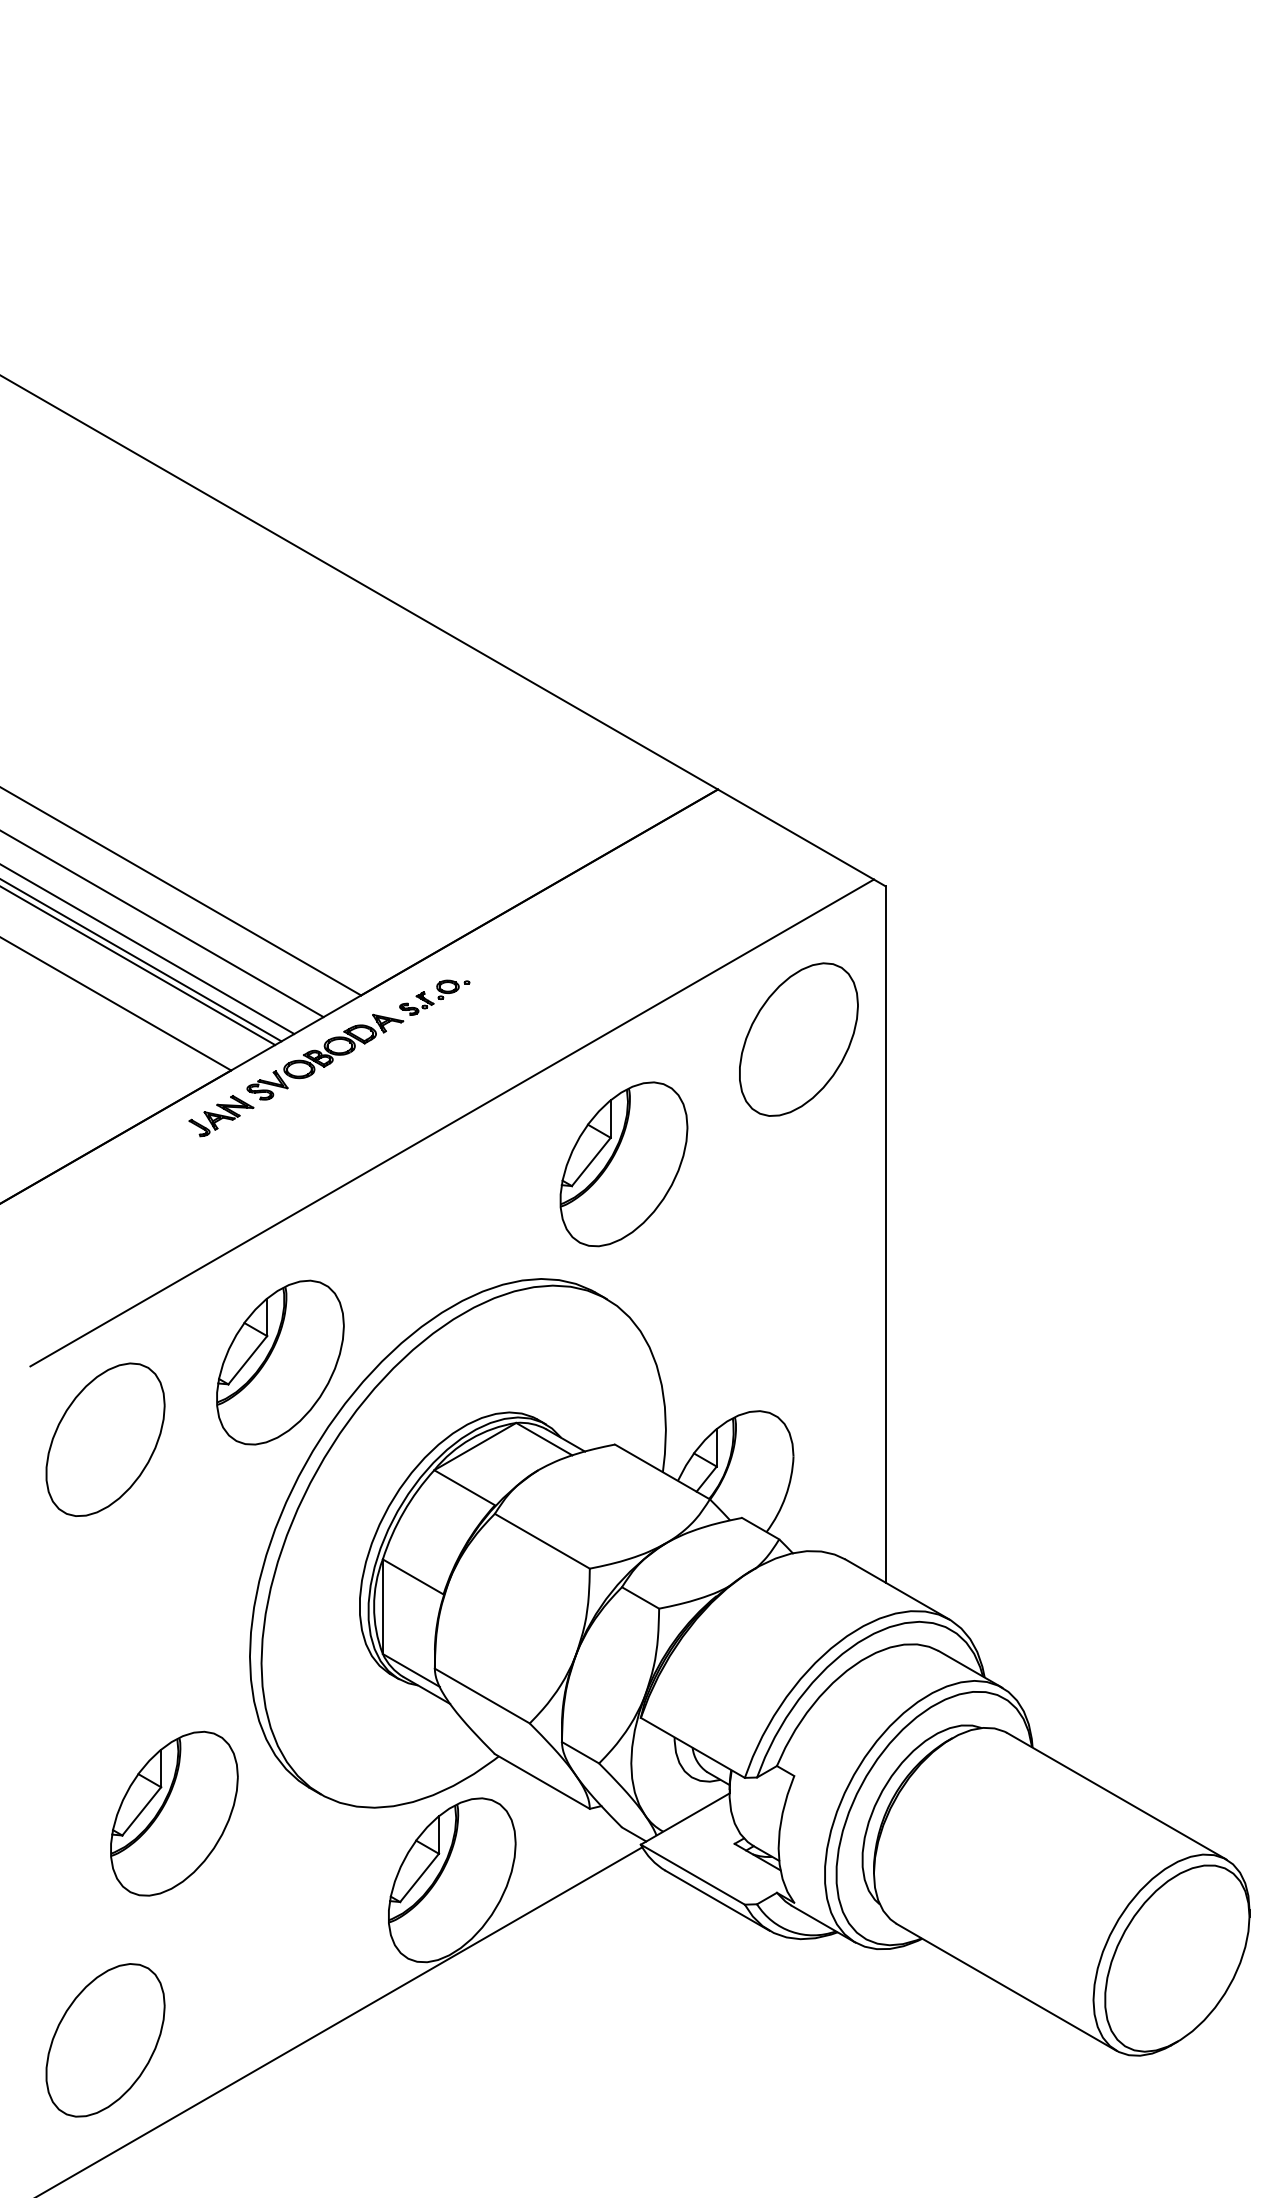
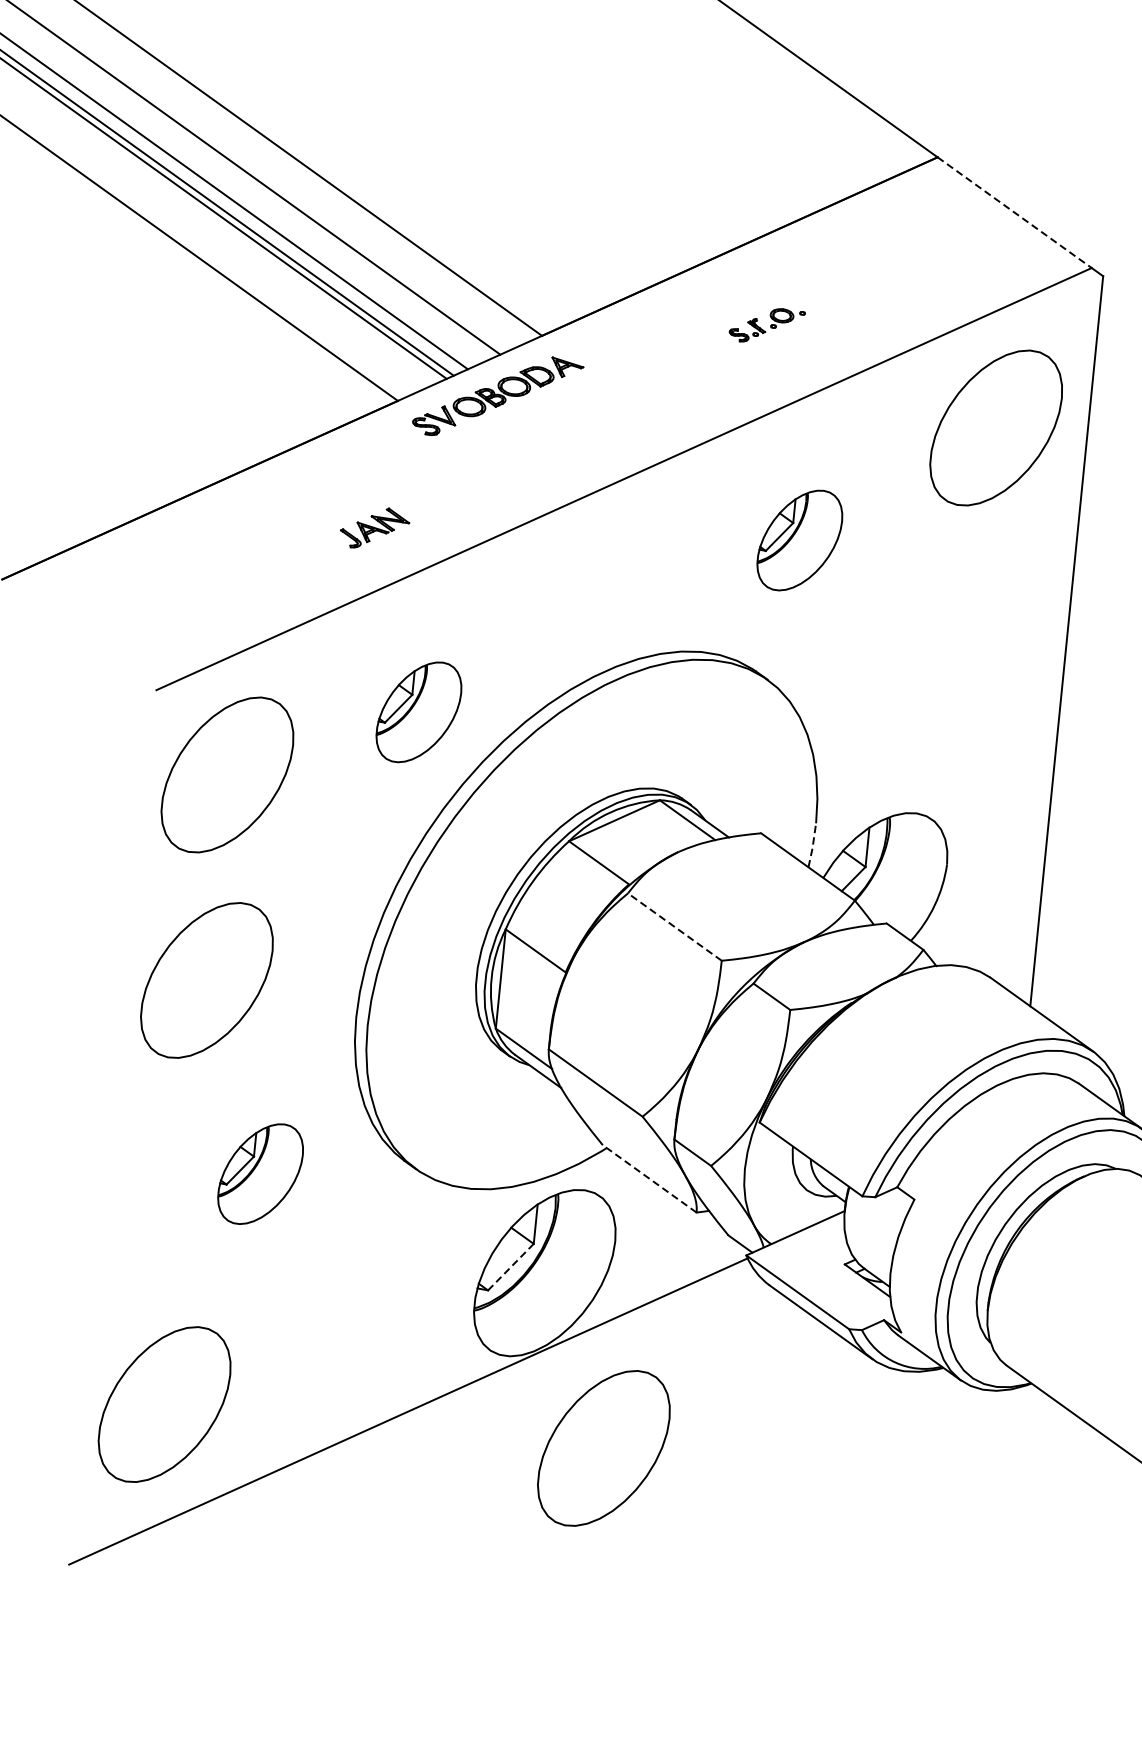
line: (796, 834) -> (1015, 212), solid -> dashed
part: (434, 997) -> (766, 325), moved
part: (221, 1116) -> (374, 528), moved
part: (623, 1164) -> (799, 540), size x0.6
part: (280, 1362) -> (419, 712), size x0.6
line: (665, 1451) -> (813, 845), solid -> dashed
line: (542, 1541) -> (675, 927), solid -> dashed
part: (105, 1635) -> (207, 980), added
line: (542, 1781) -> (649, 1178), solid -> dashed
part: (174, 1813) -> (260, 1173), size x0.6
line: (419, 1877) -> (510, 1266), solid -> dashed
part: (524, 2040) -> (603, 1448), added

